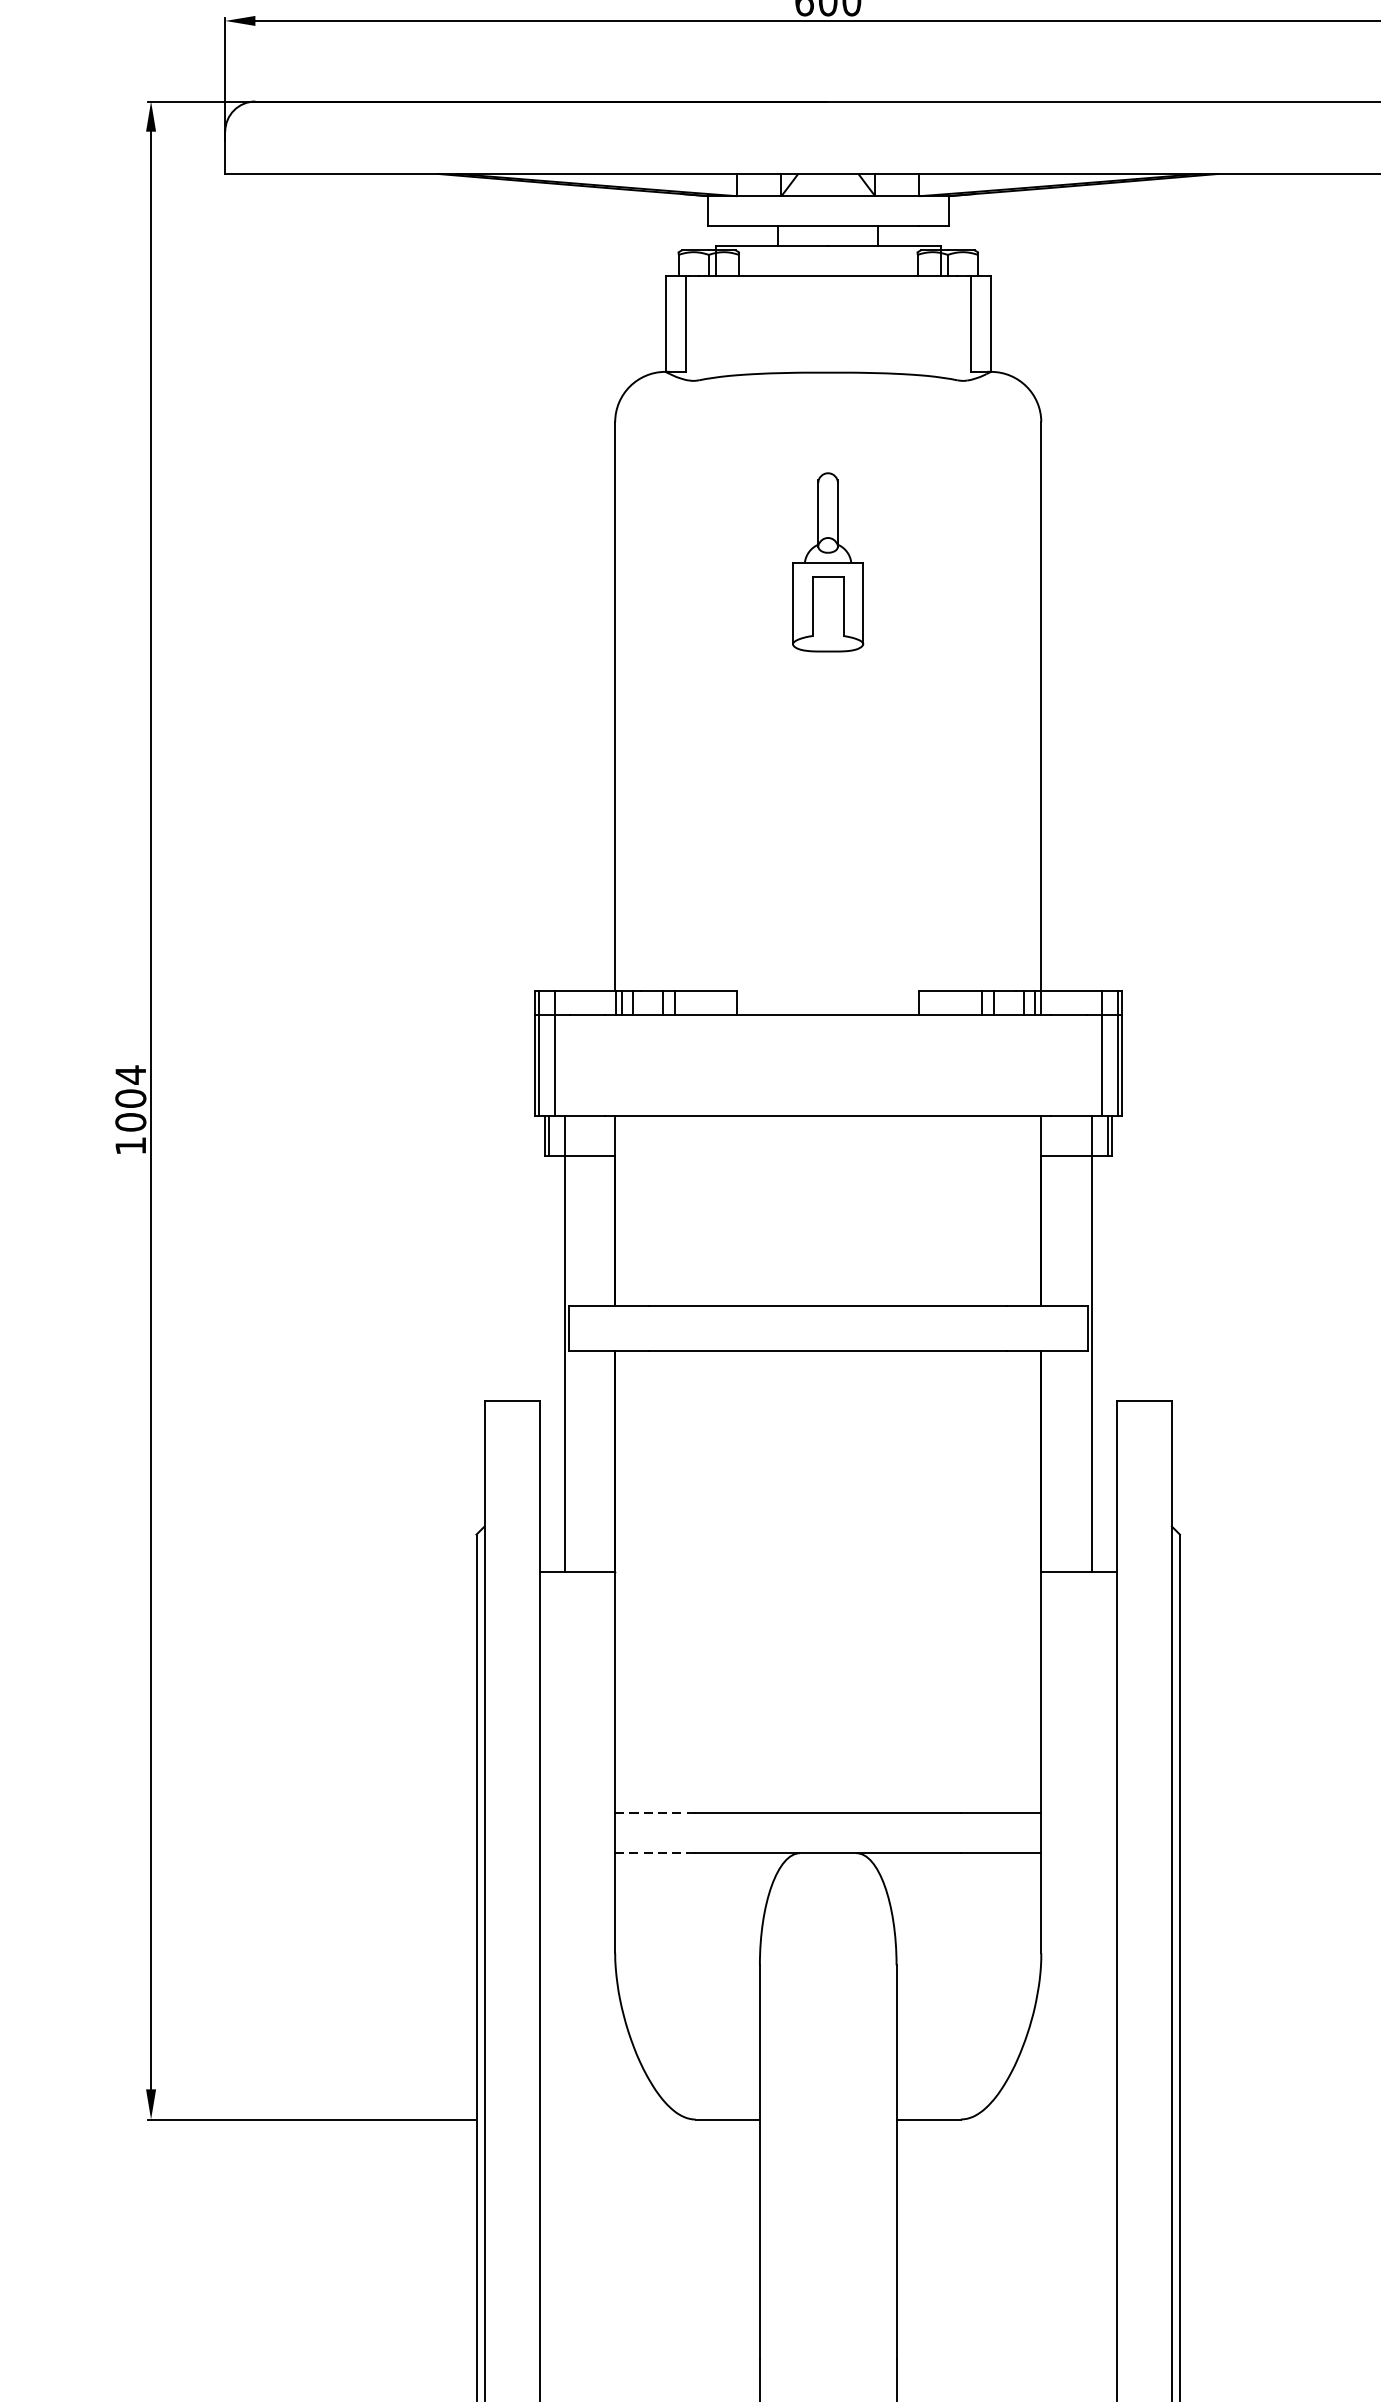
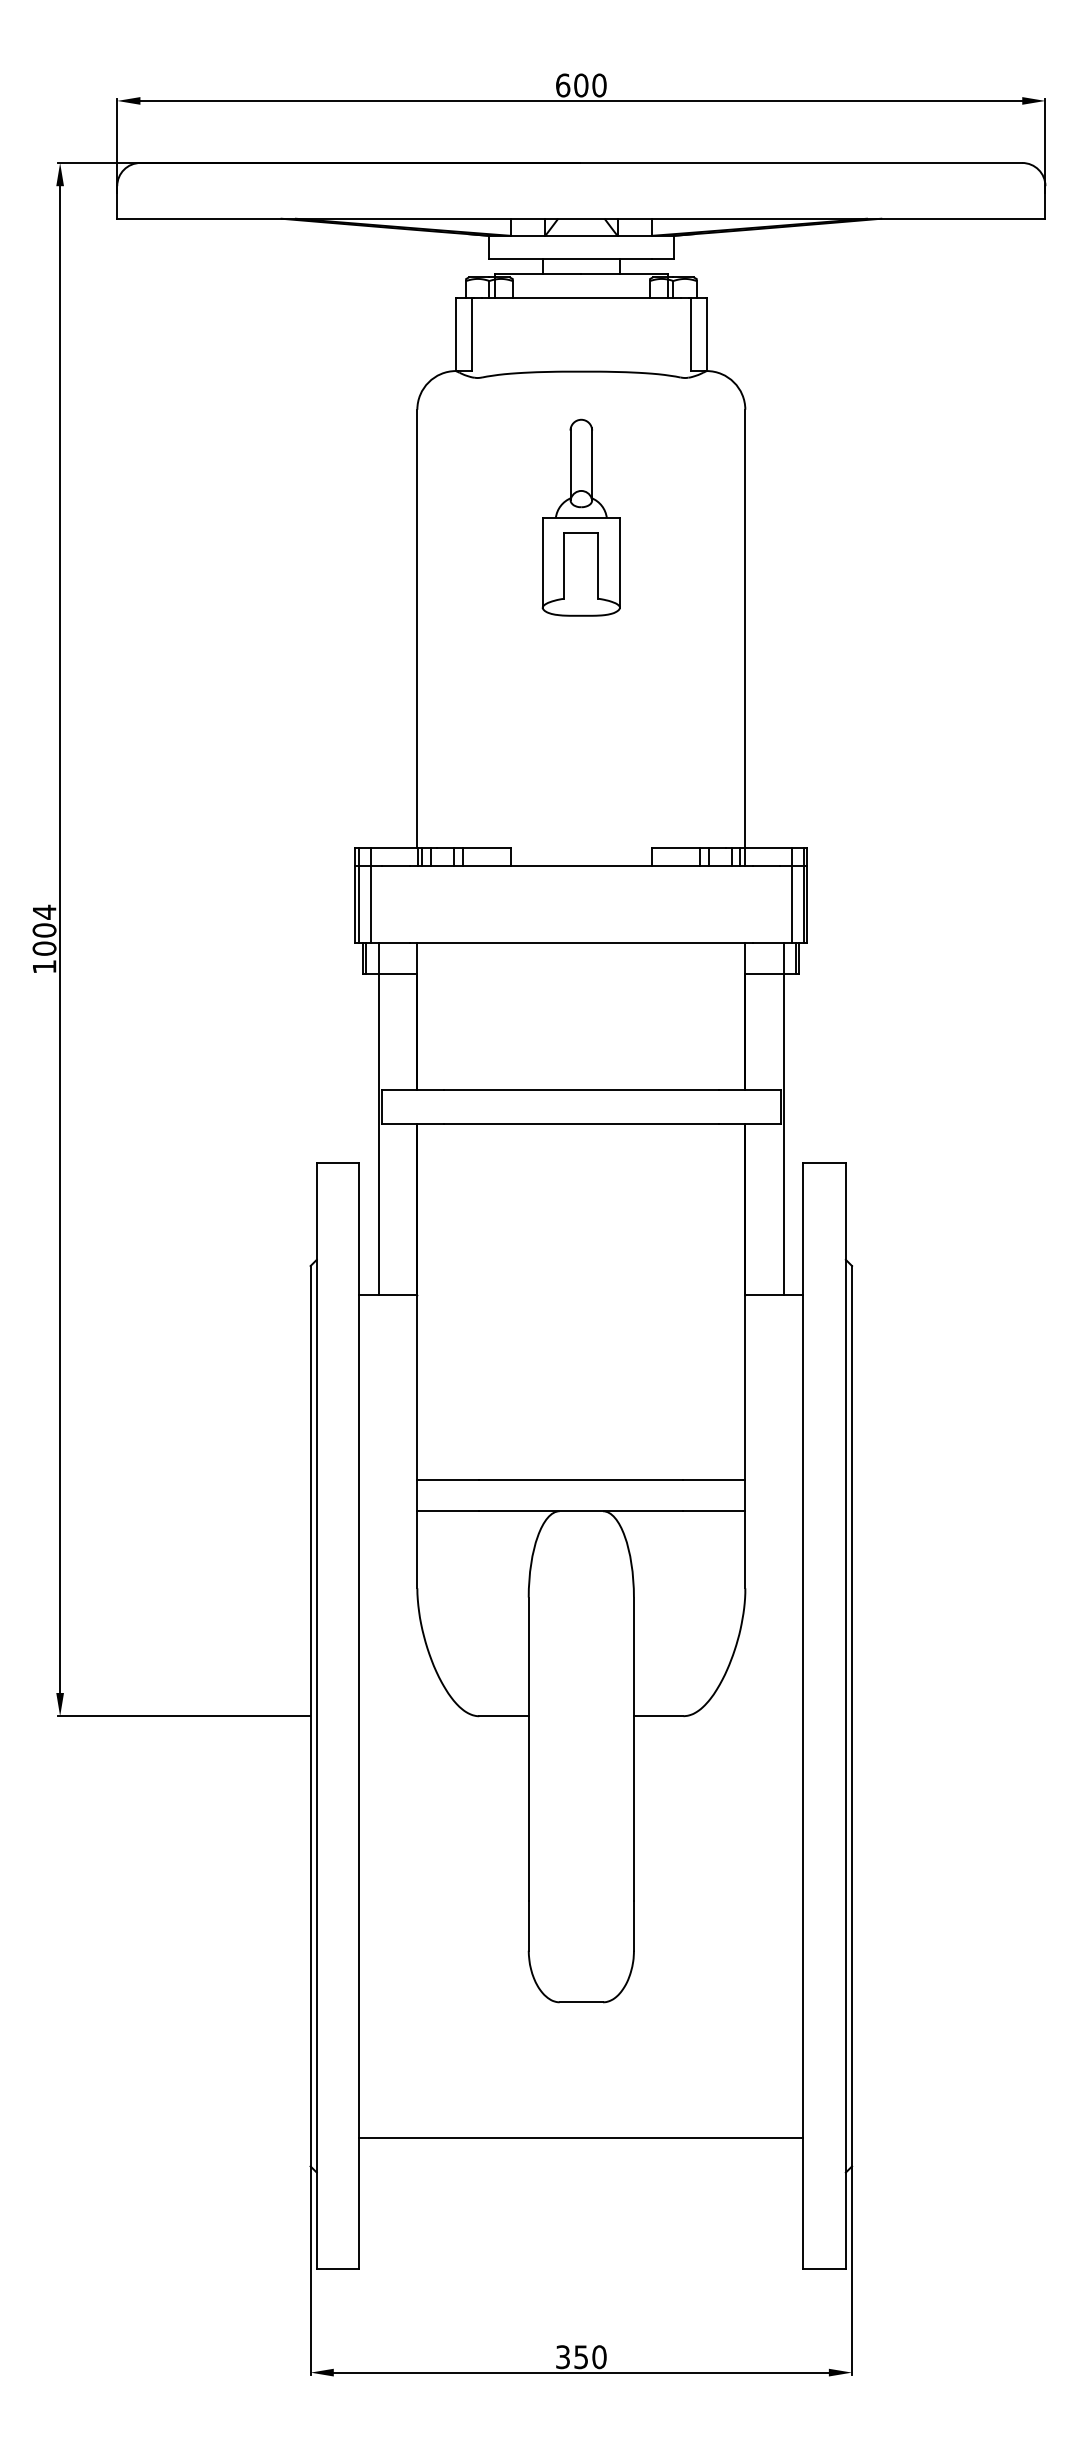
part: (827, 562) -> (580, 517), size x1.43
line: (655, 1813) -> (448, 1480), dashed -> solid
line: (655, 1853) -> (448, 1511), dashed -> solid

